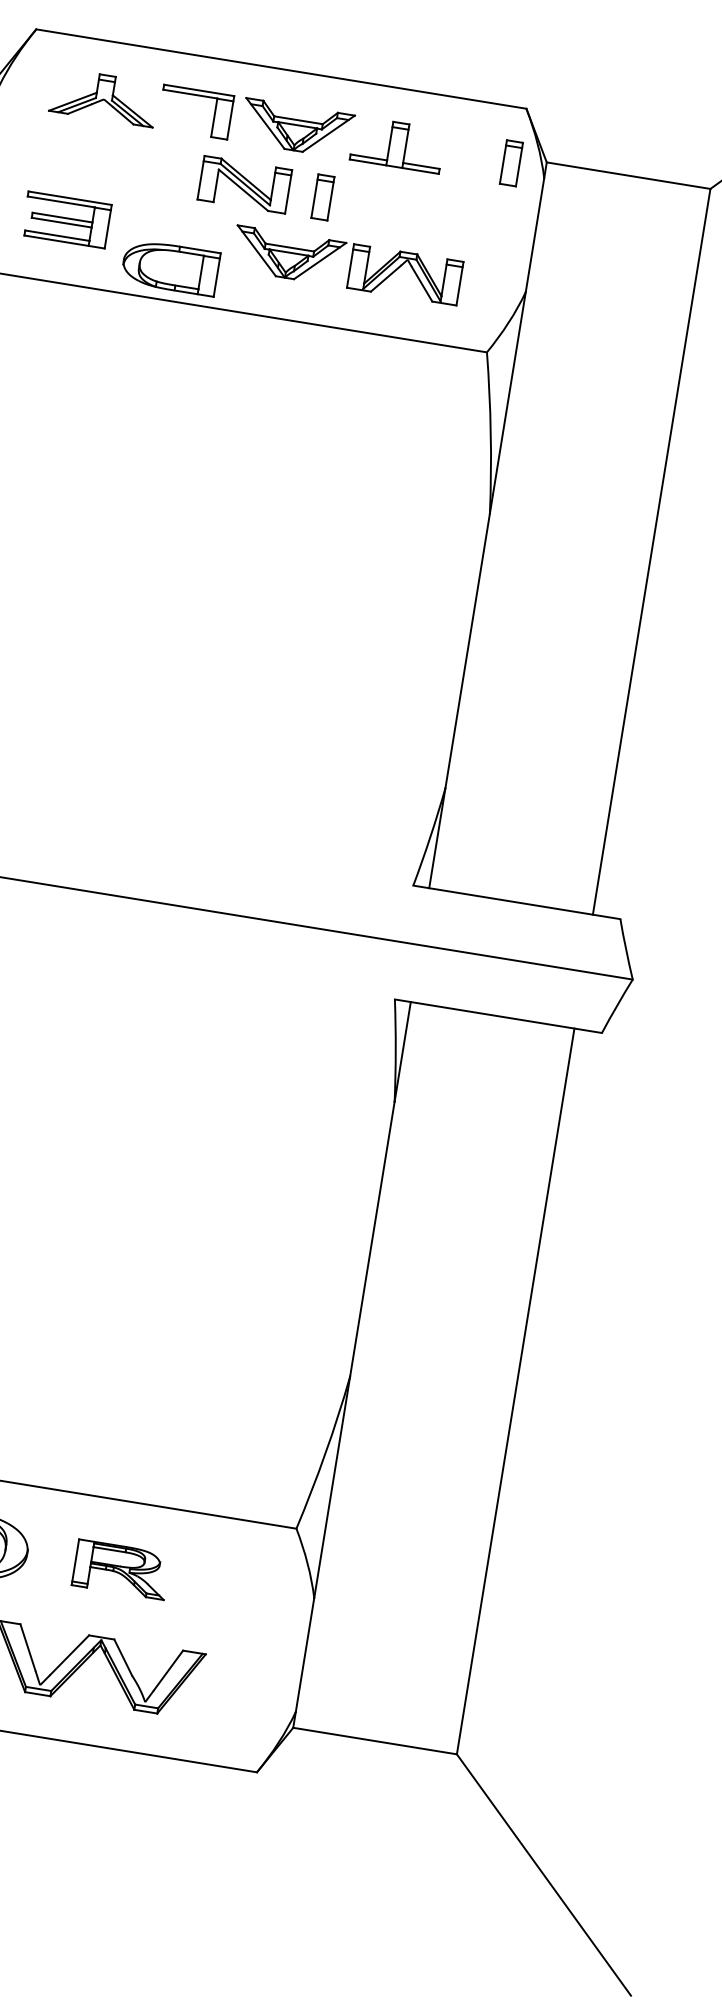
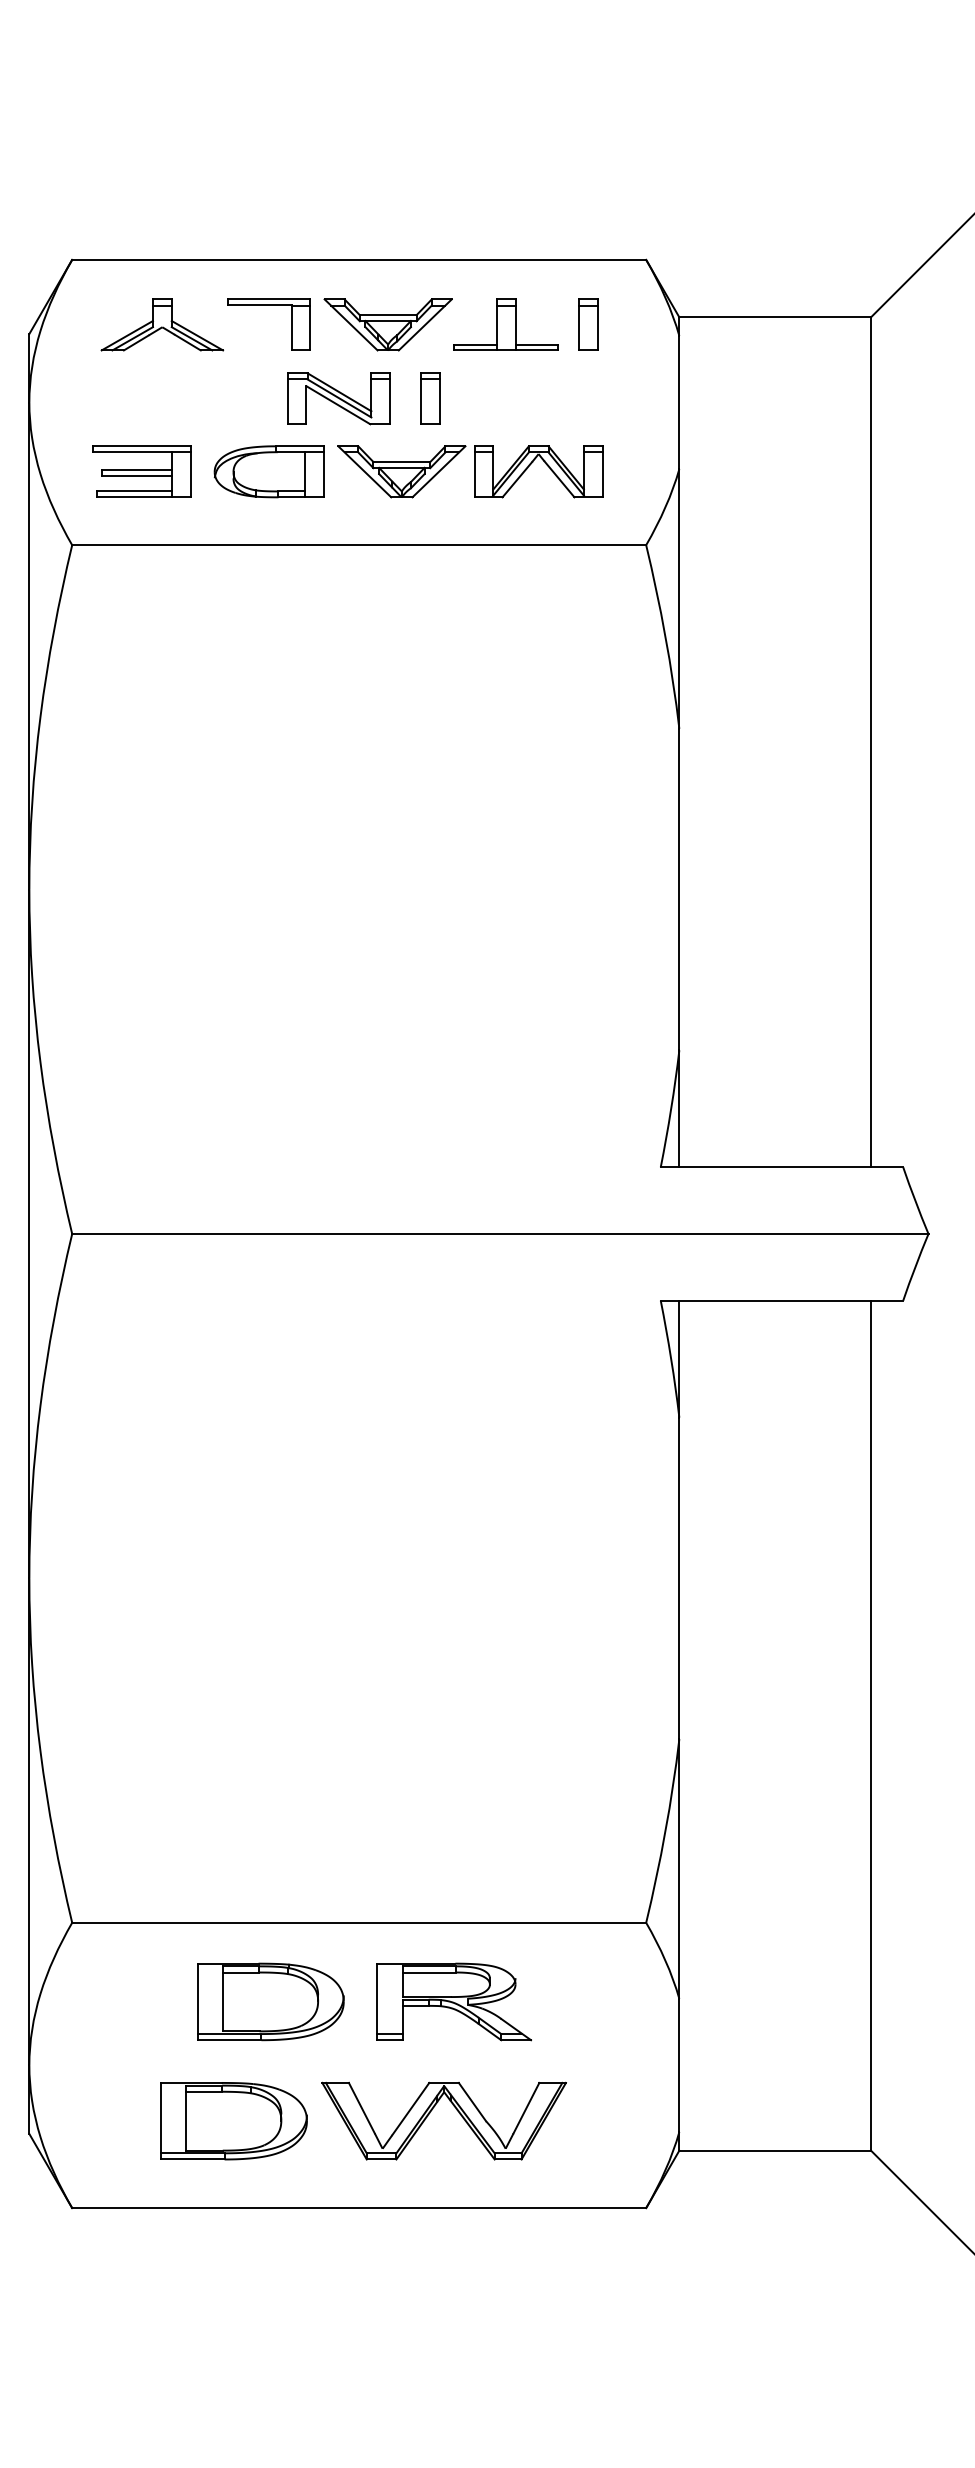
part: (511, 163) -> (588, 324), moved
part: (169, 267) -> (268, 471), moved
part: (121, 1569) -> (453, 2001), size x1.43

